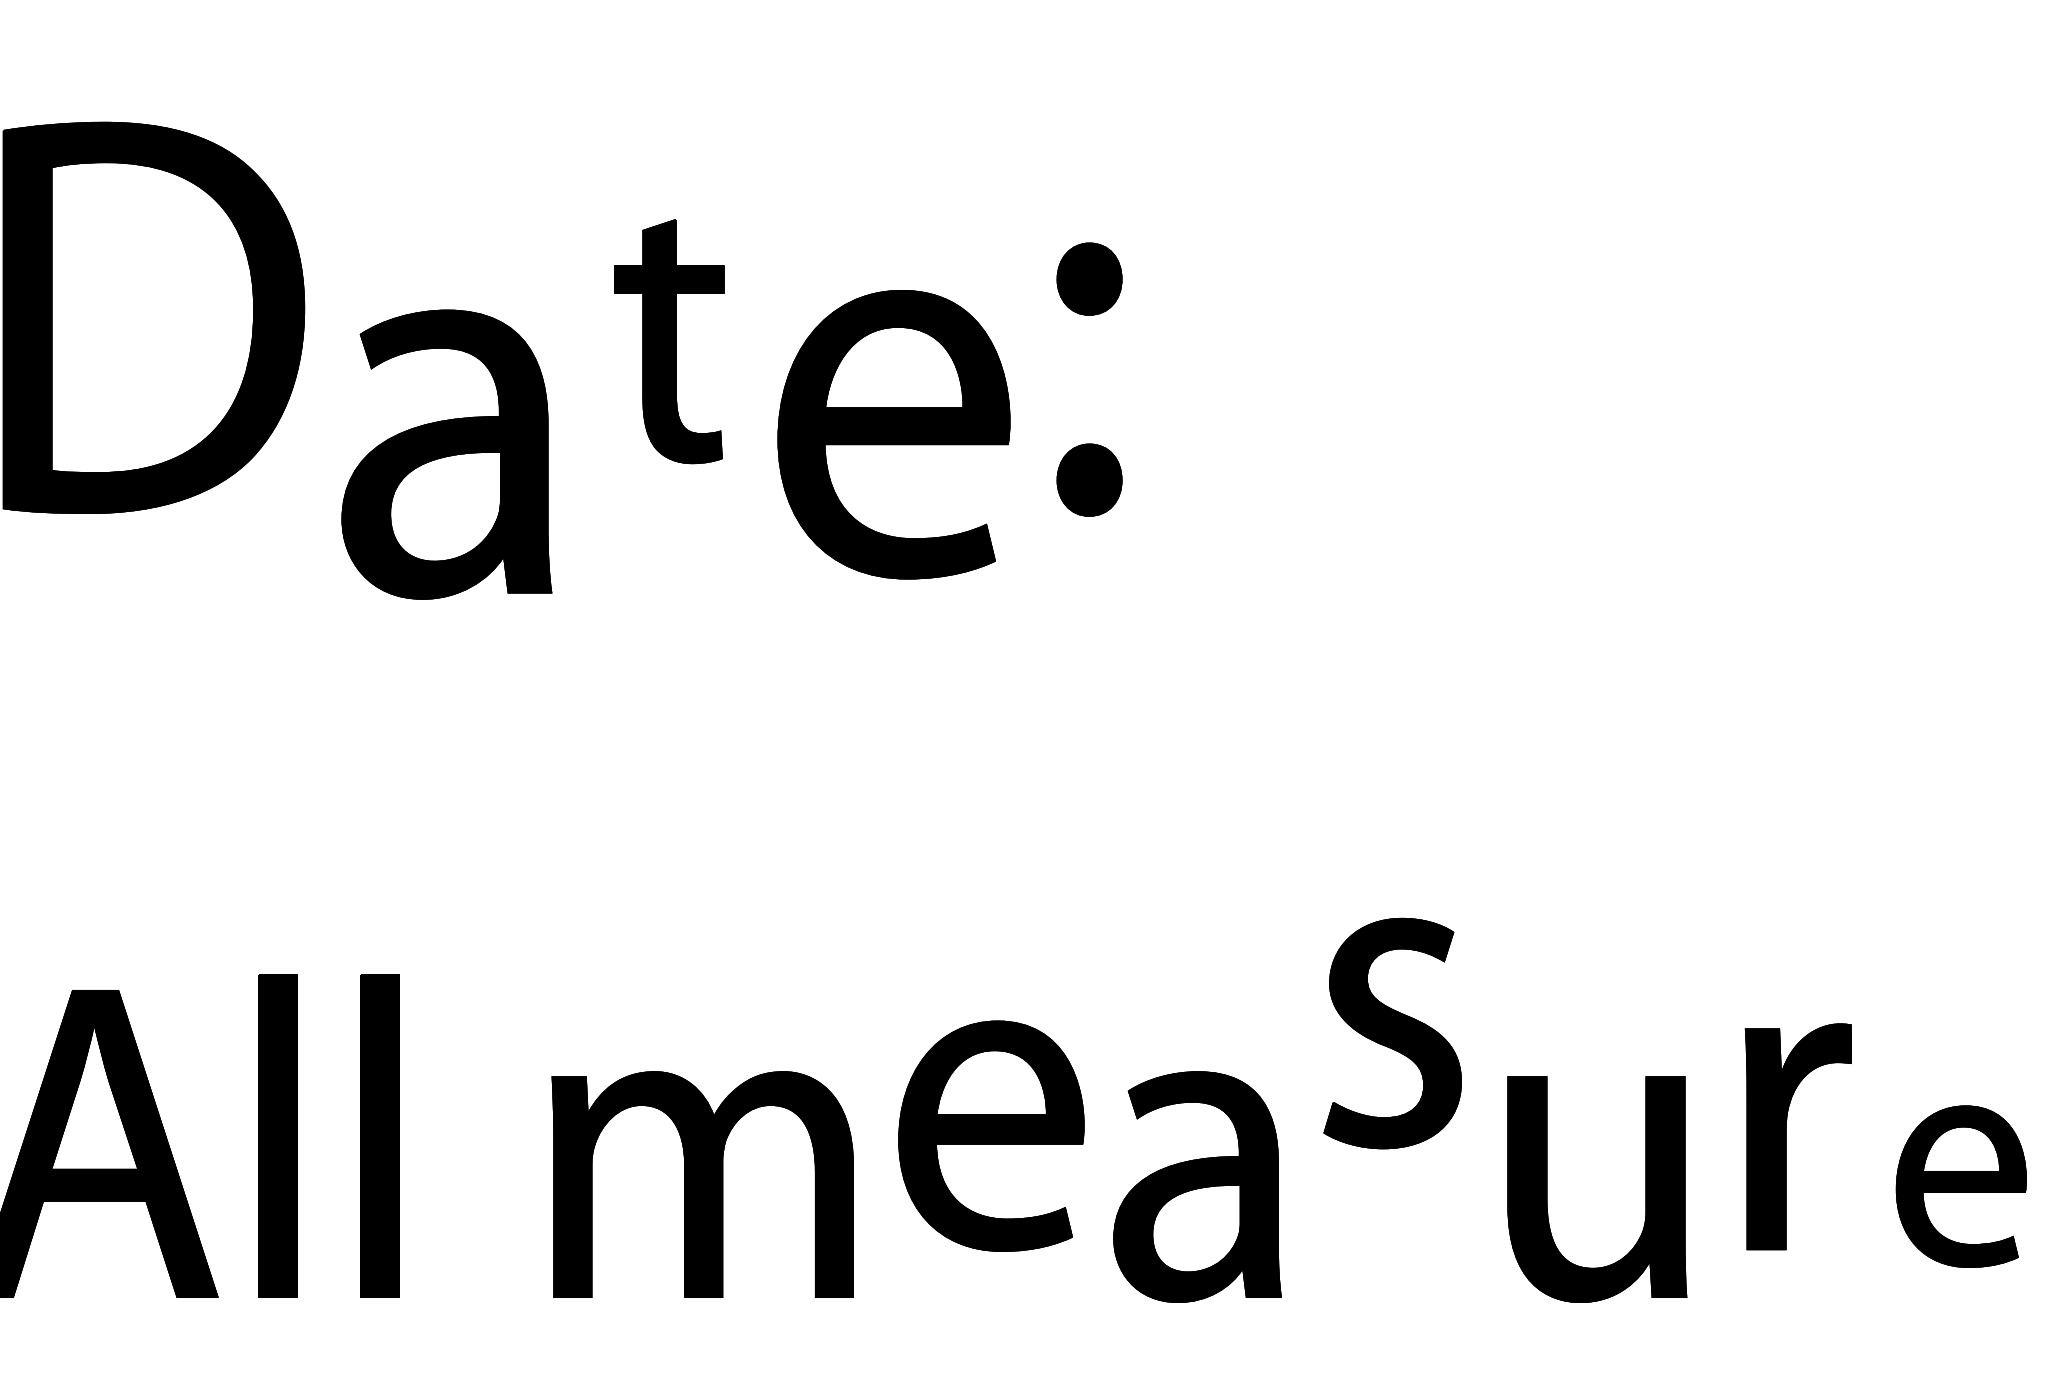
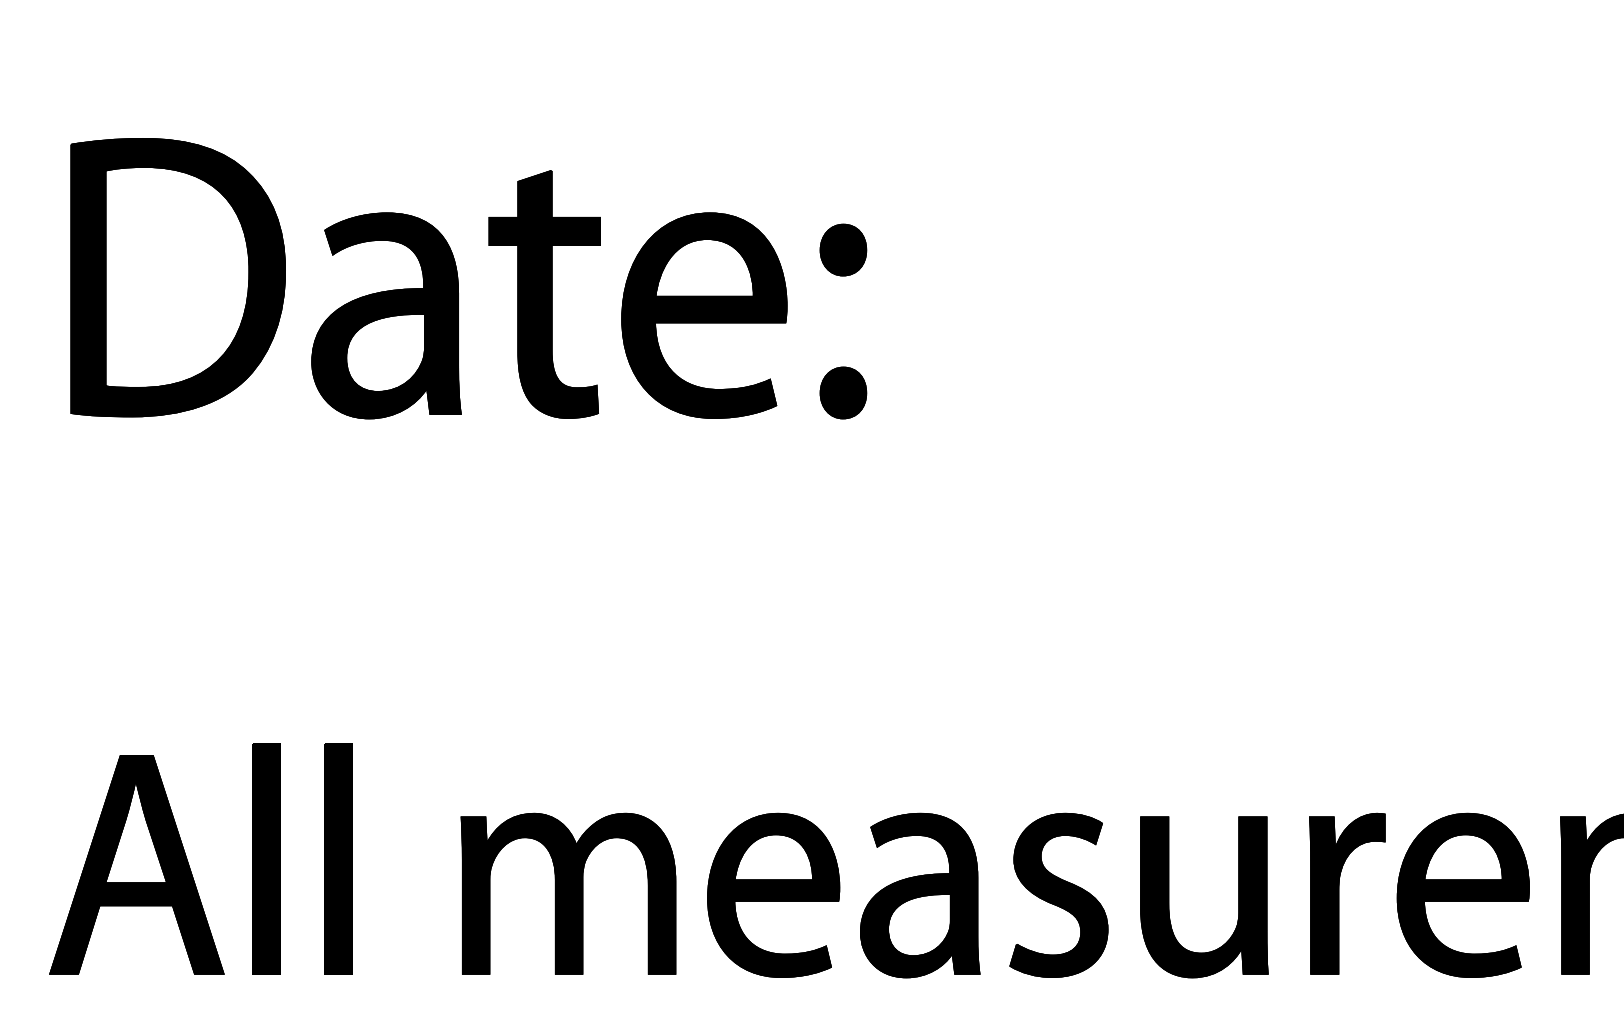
part: (669, 341) -> (544, 294), size x1.43
part: (894, 434) -> (704, 315), moved
part: (446, 454) -> (386, 315), moved
part: (1392, 1032) -> (1058, 894), moved
part: (991, 1134) -> (773, 894), moved
part: (1787, 1136) -> (1339, 893), moved
part: (1960, 1185) -> (1462, 894), size x1.43

